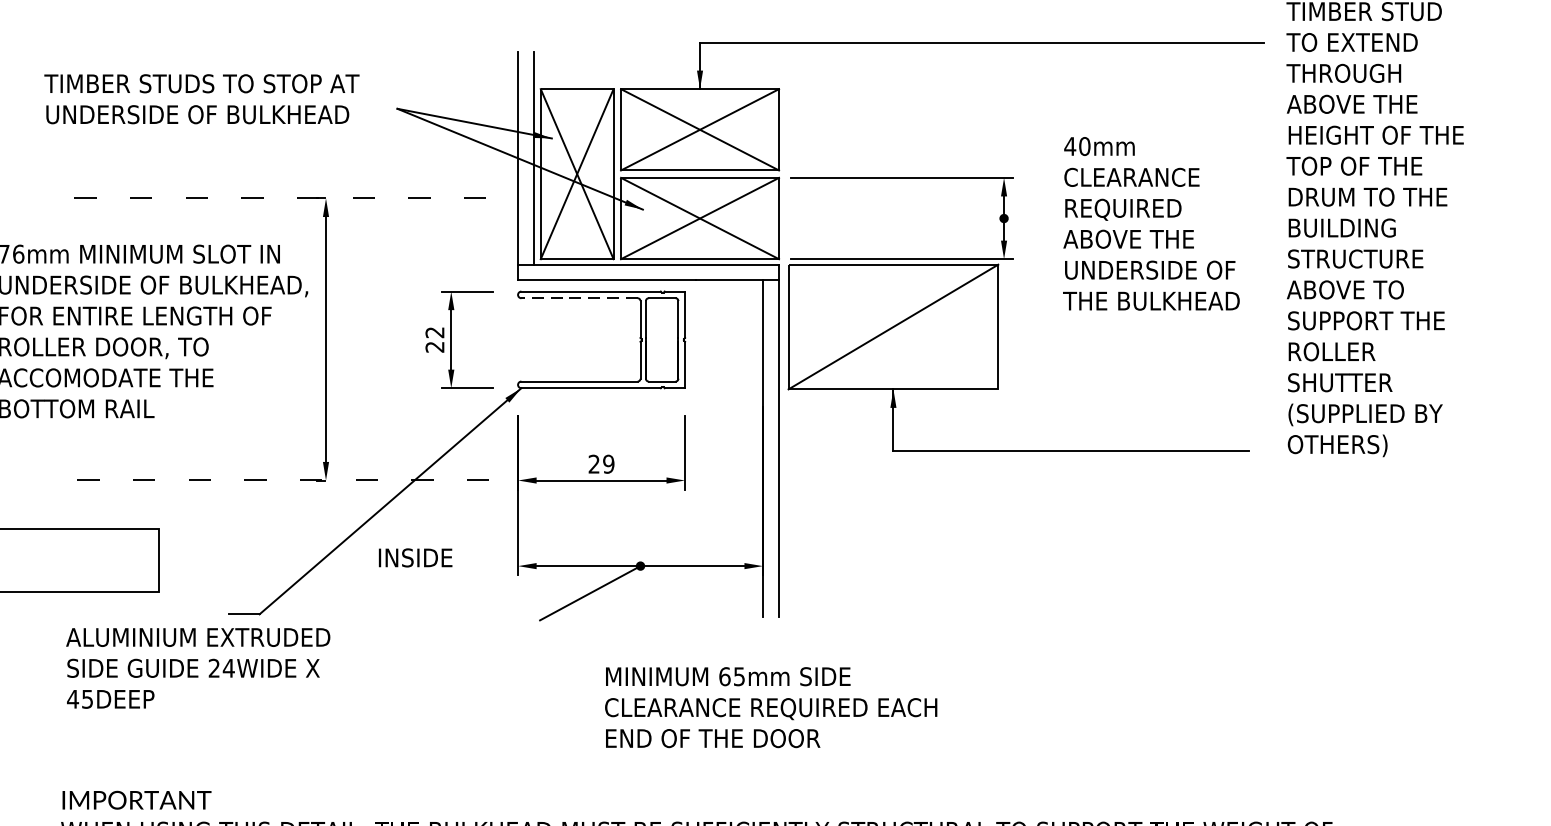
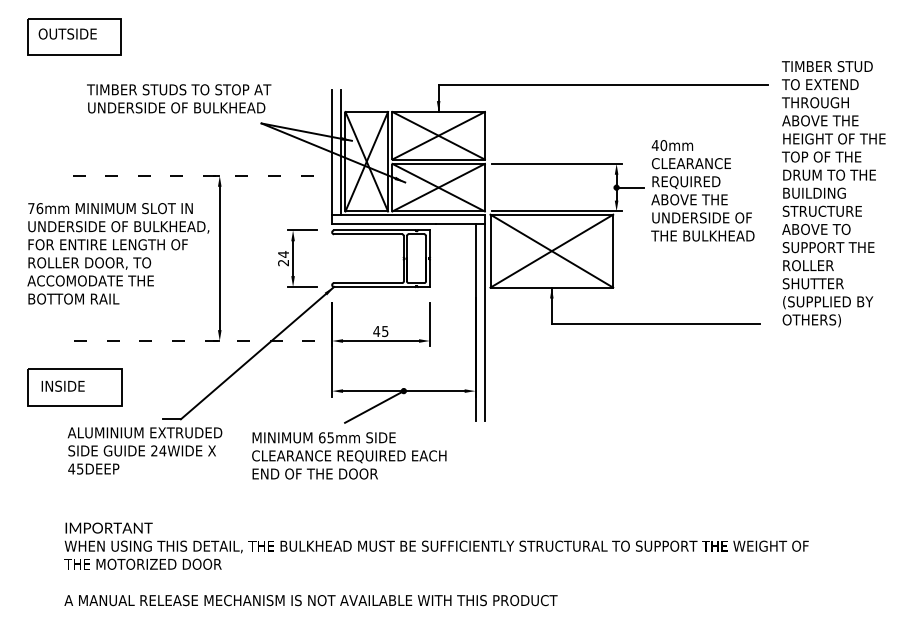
text: (202, 98) -> (179, 98), moved
line: (1027, 218) -> (630, 187), added
line: (578, 298) -> (367, 234), dashed -> solid
line: (892, 325) -> (551, 250), added
text: (434, 332) -> (283, 254), 22 -> 24
text: (600, 462) -> (380, 330), 29 -> 45
text: (414, 556) -> (62, 385), moved
text: (771, 706) -> (349, 455), moved

